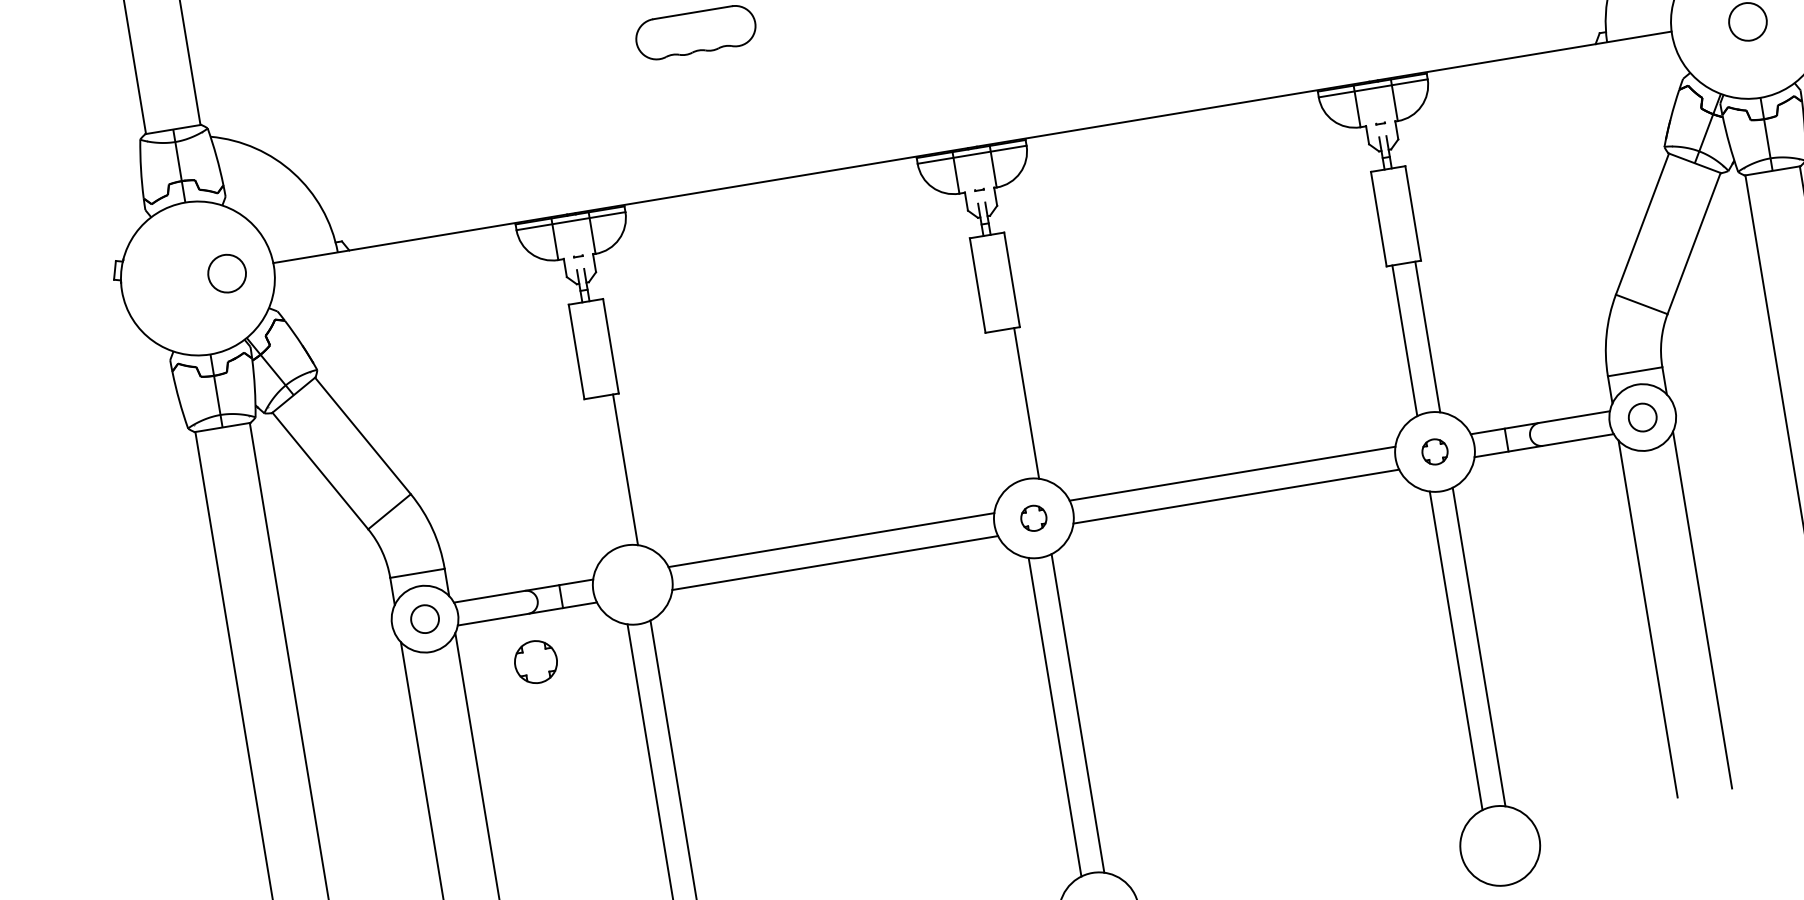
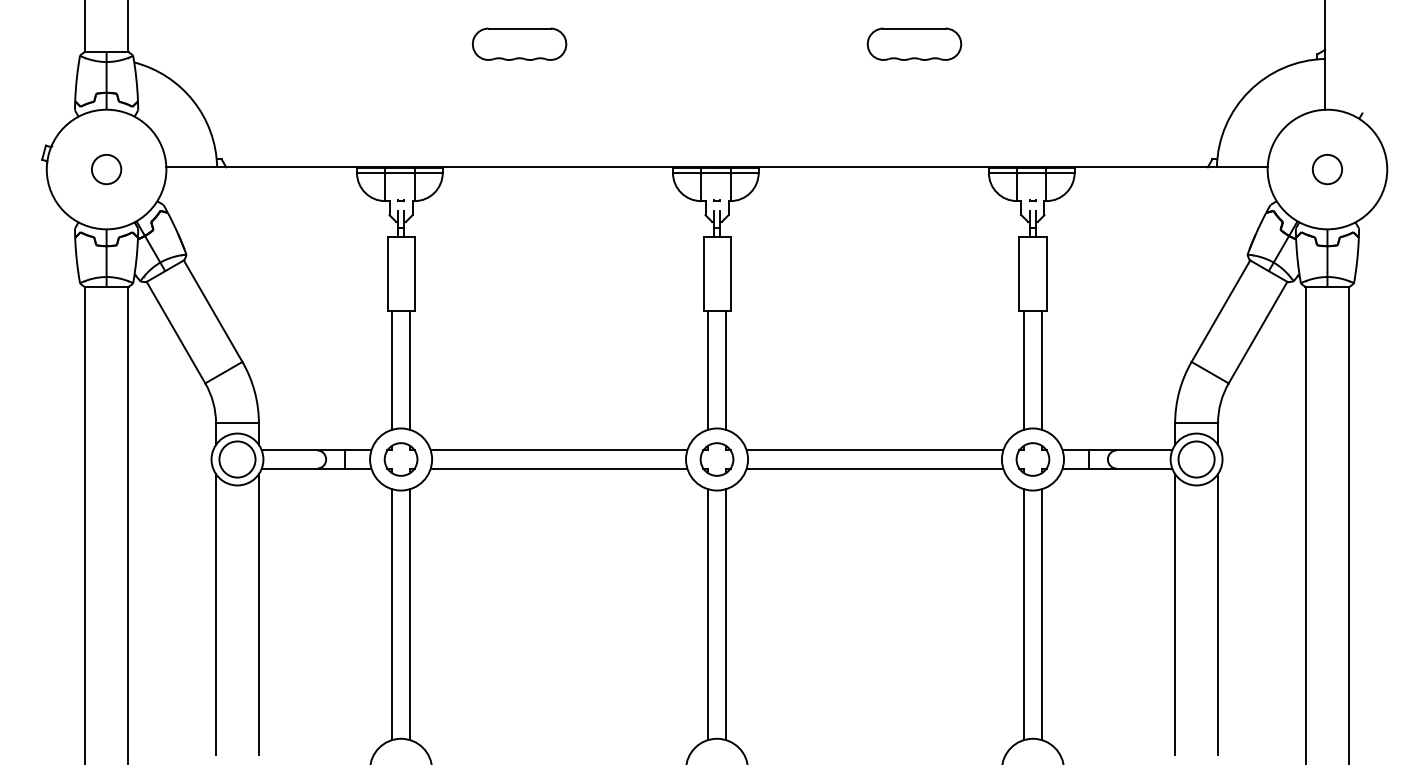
circle: (227, 273) -> (106, 169), moved
line: (1004, 407) -> (708, 370), added
circle: (1642, 417) -> (1196, 459), size x1.67
part: (1434, 452) -> (1032, 459), size x1.67
line: (603, 473) -> (392, 370), added
part: (1033, 518) -> (716, 459), size x1.67
circle: (425, 619) -> (237, 459), size x1.67
part: (535, 662) -> (400, 459), moved

